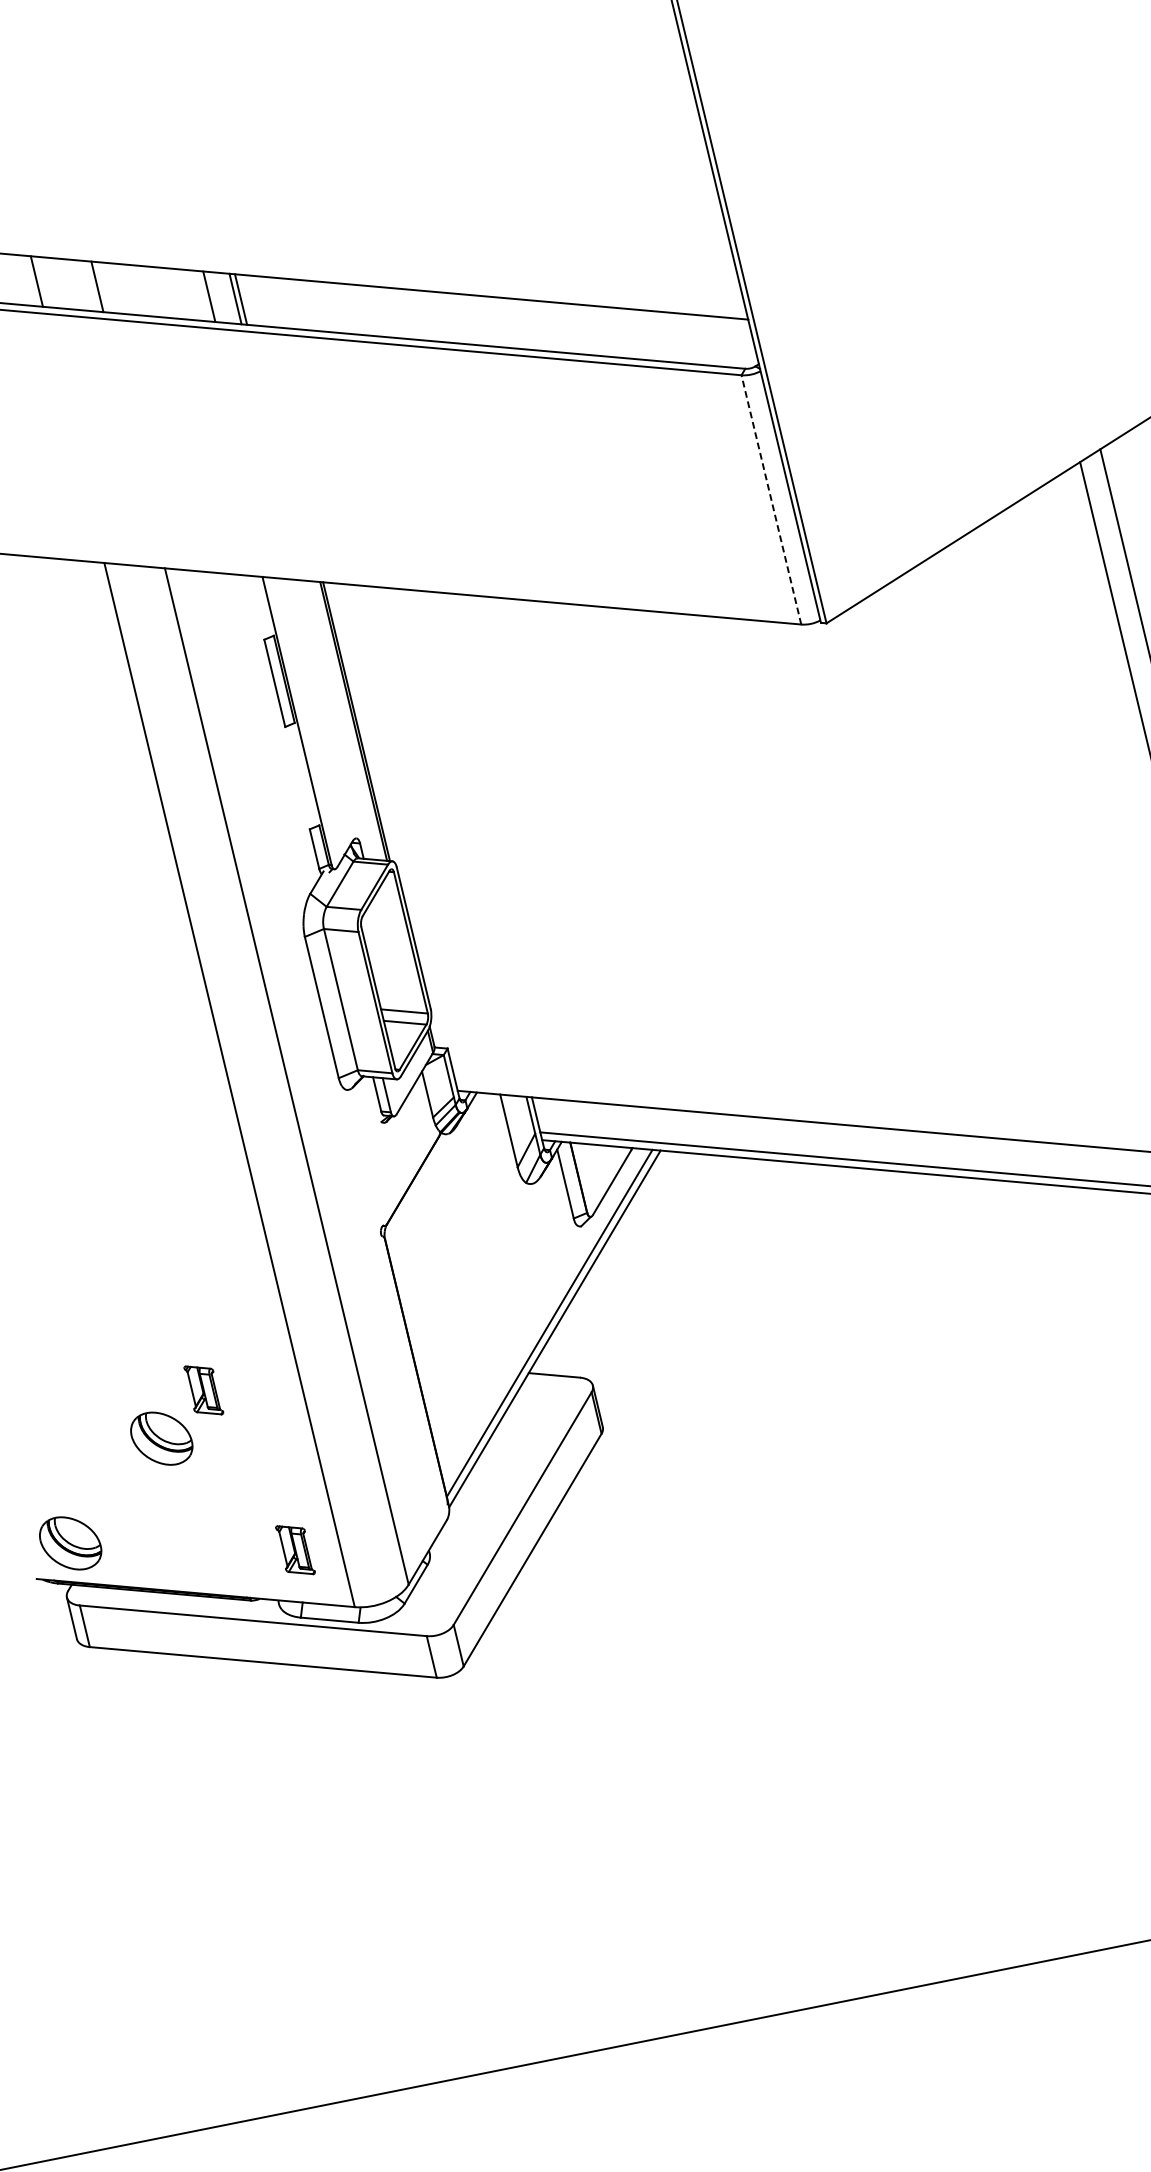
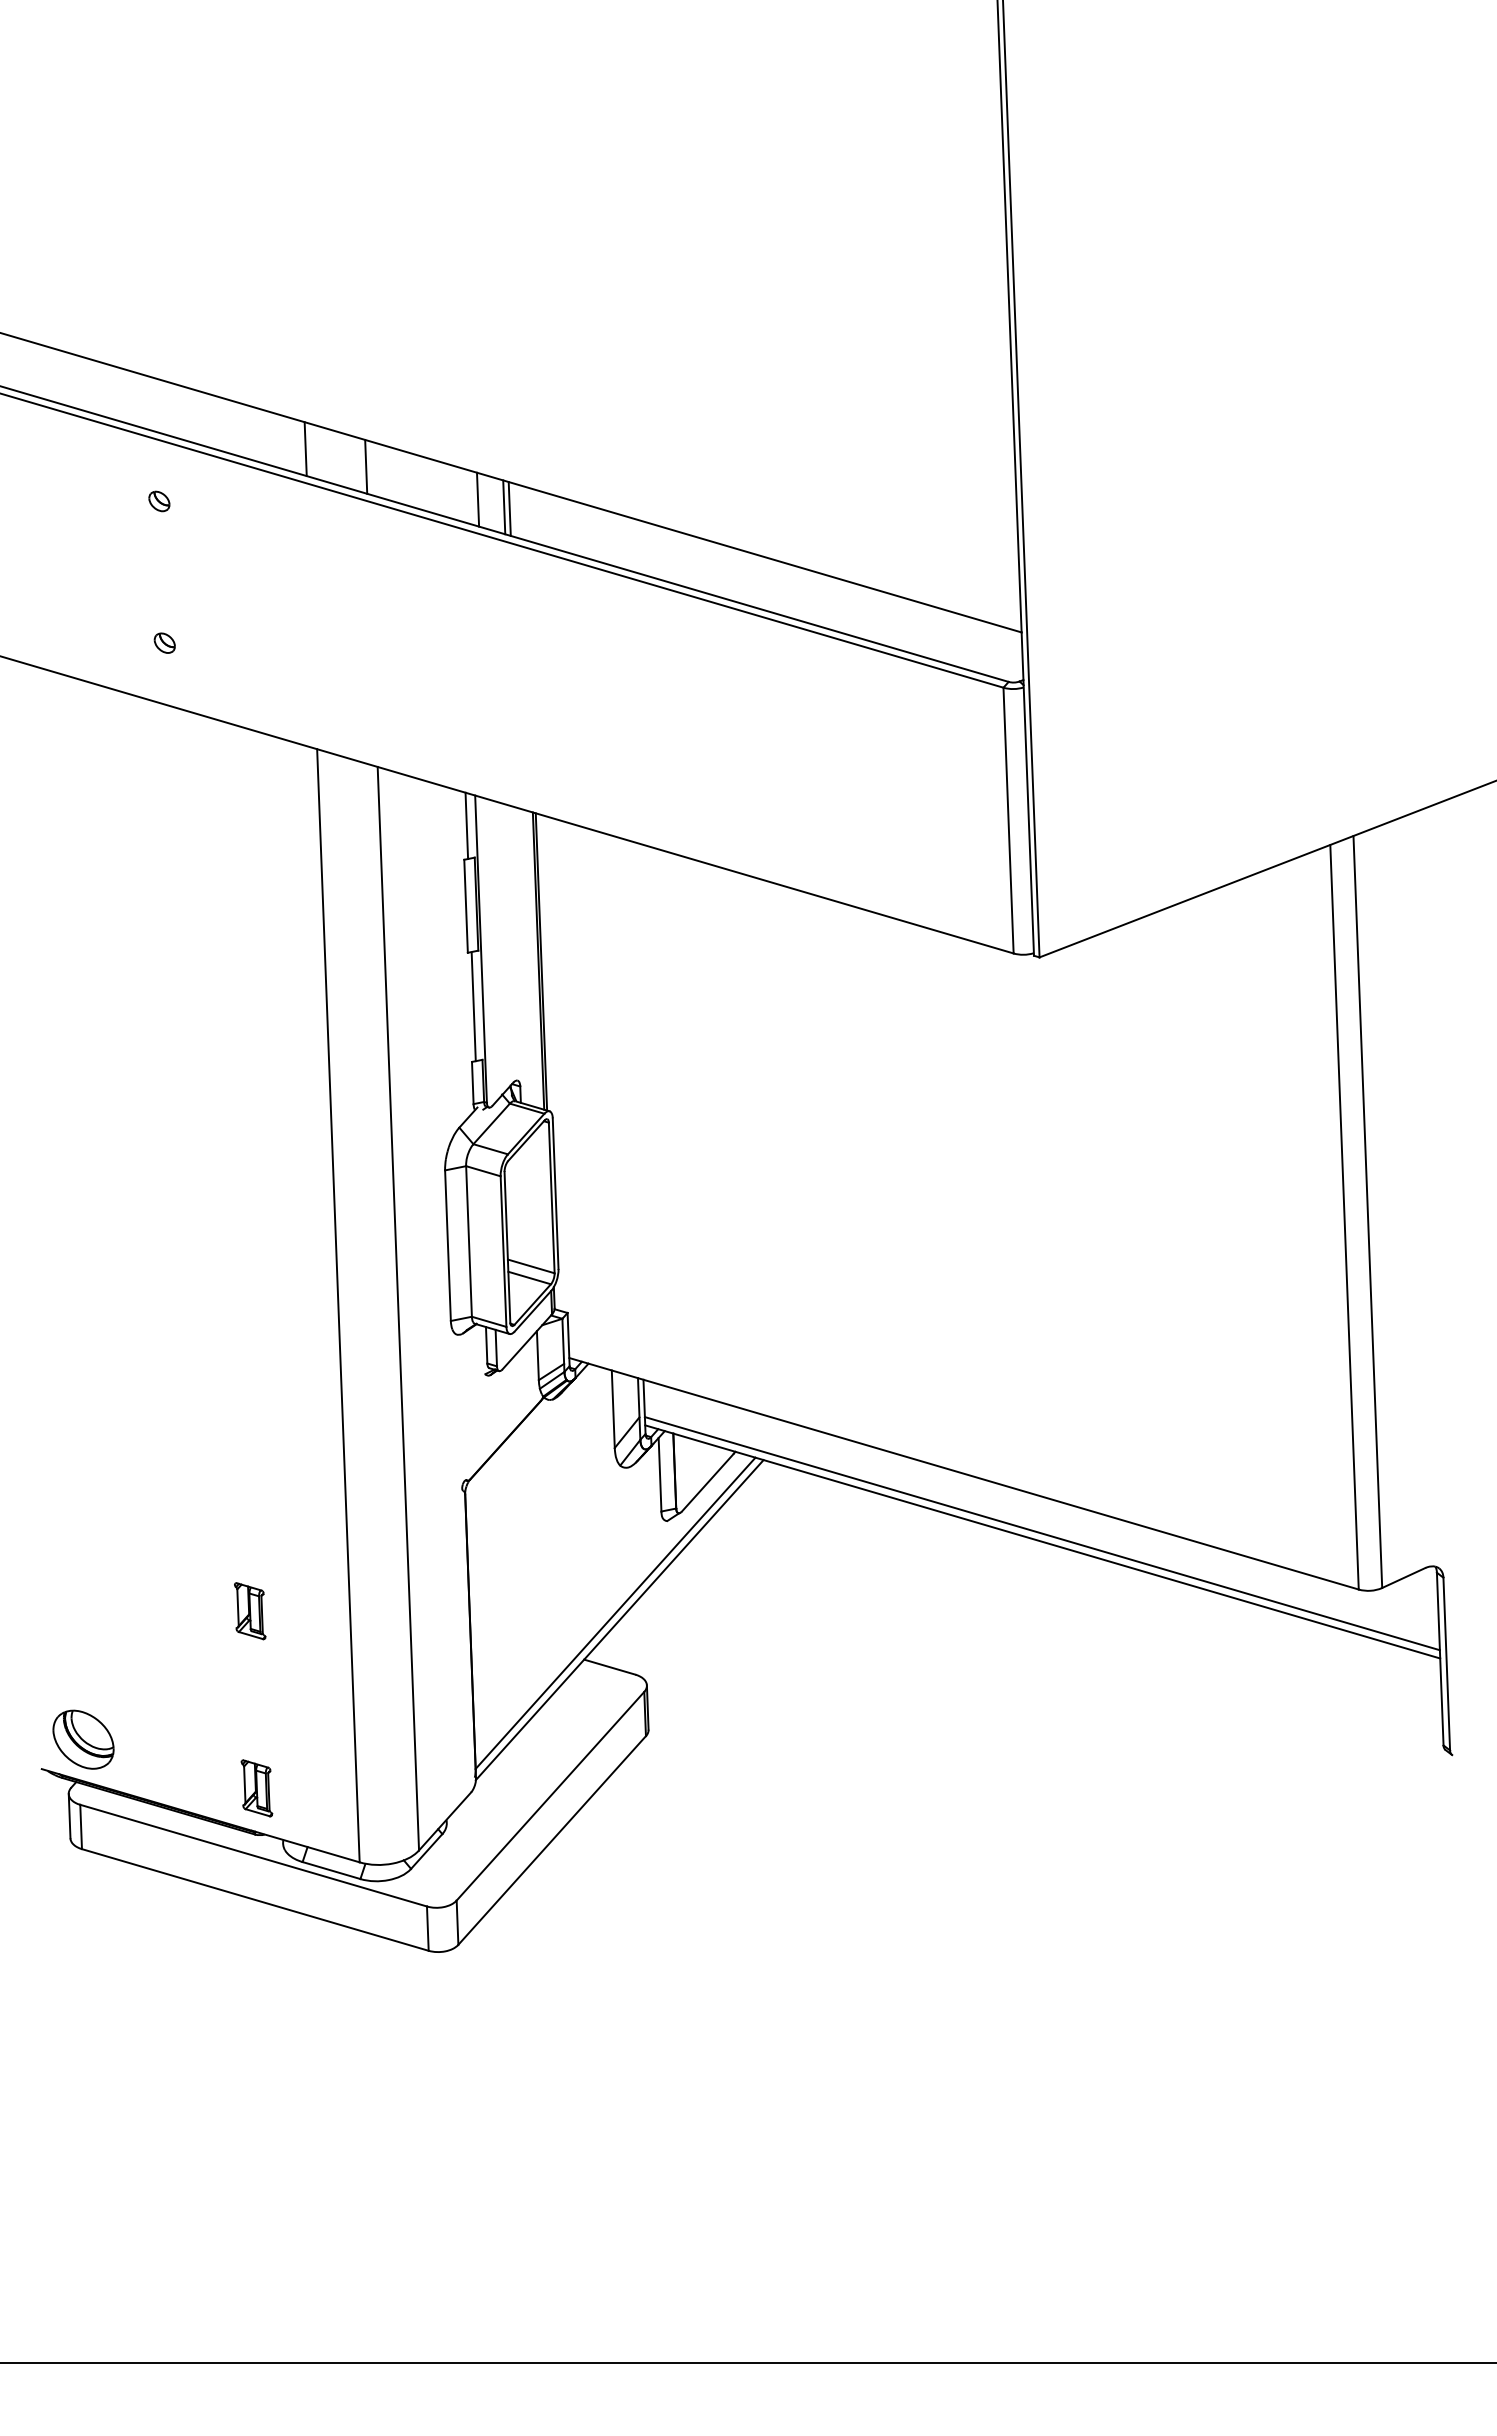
line: (771, 499) -> (1008, 820), dashed -> solid
line: (259, 606) -> (466, 825), added
line: (300, 776) -> (473, 1006), added
part: (161, 1438) -> (197, 1651), removed
part: (295, 1550) -> (256, 1788), moved

